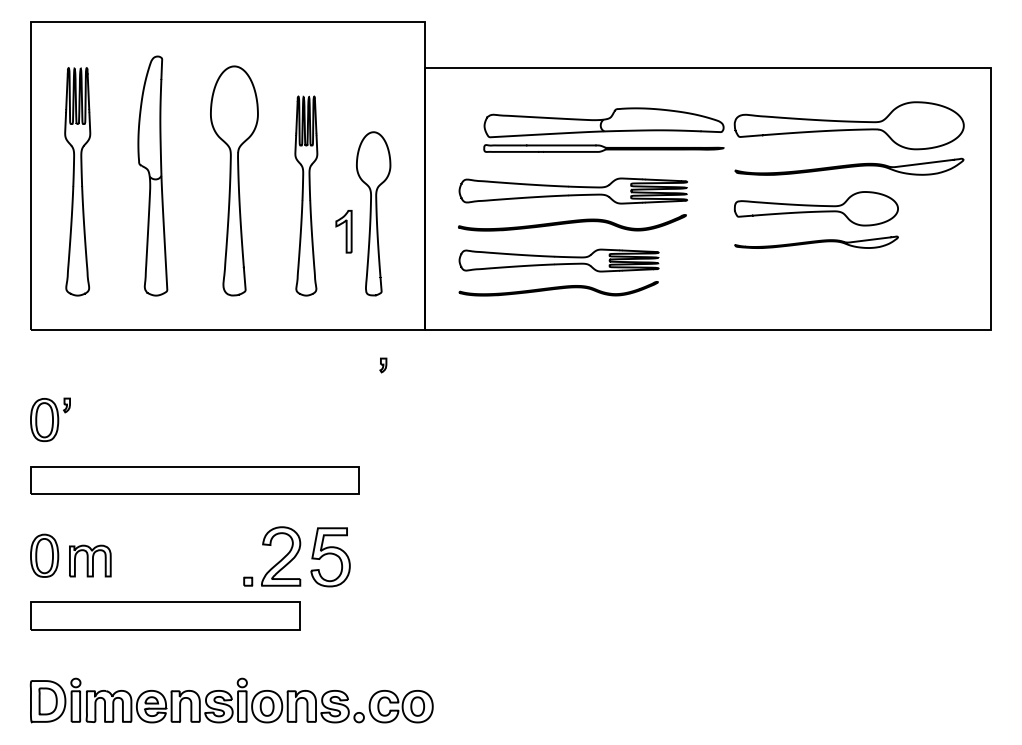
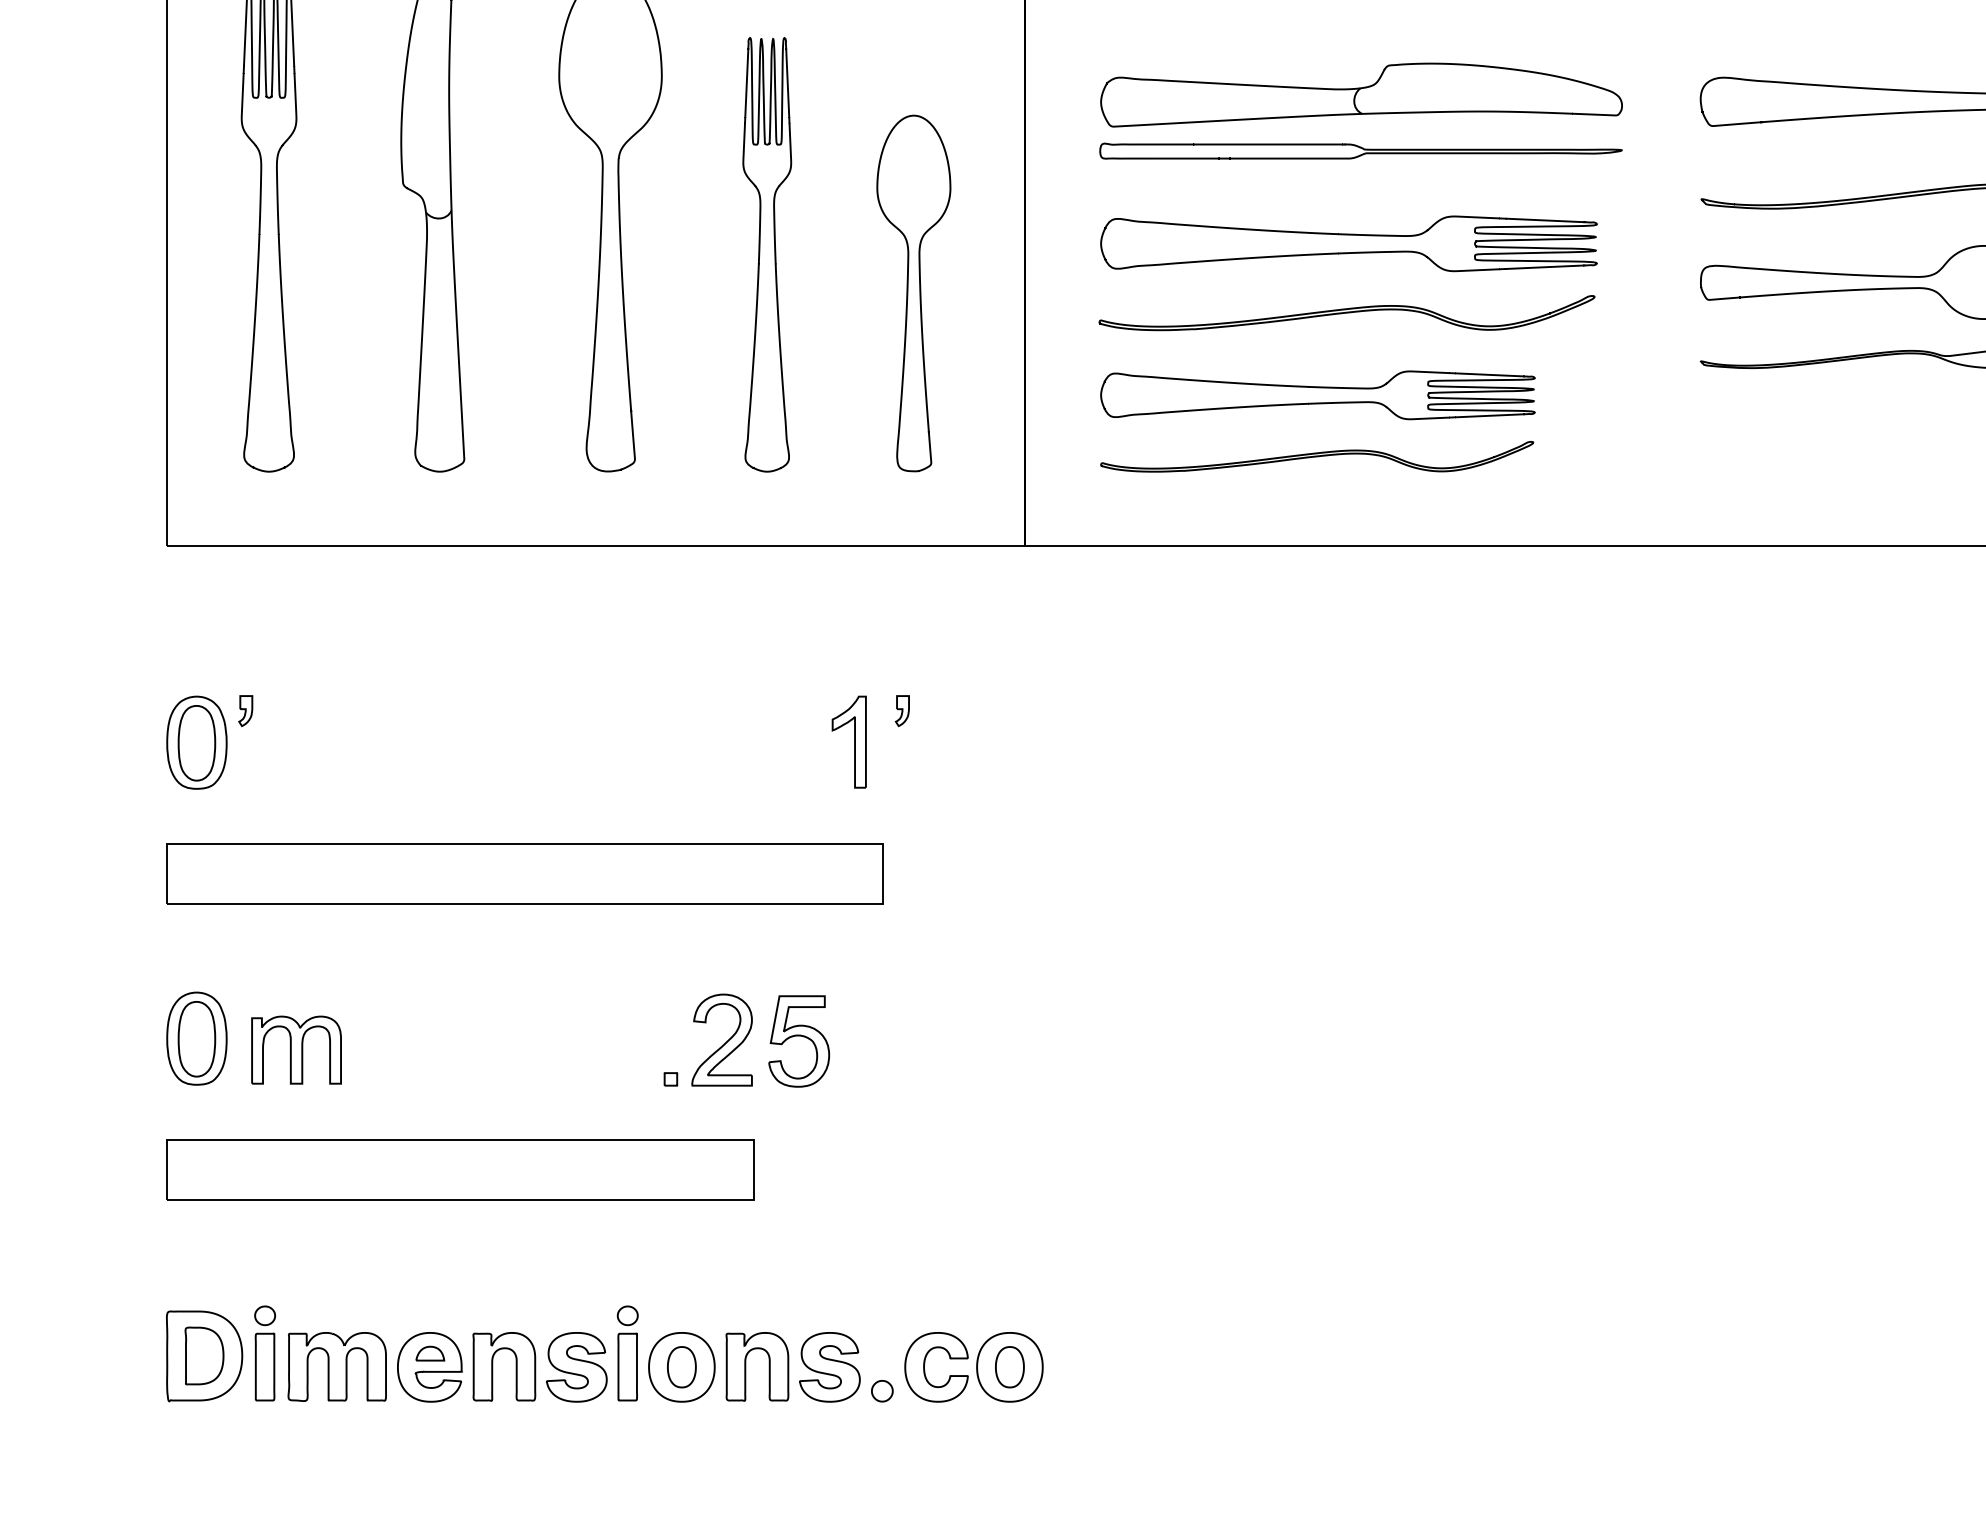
part: (603, 129) -> (1360, 109), moved
part: (343, 231) -> (848, 741), moved
part: (383, 365) -> (902, 711), moved
part: (296, 556) -> (745, 1040), size x0.71

